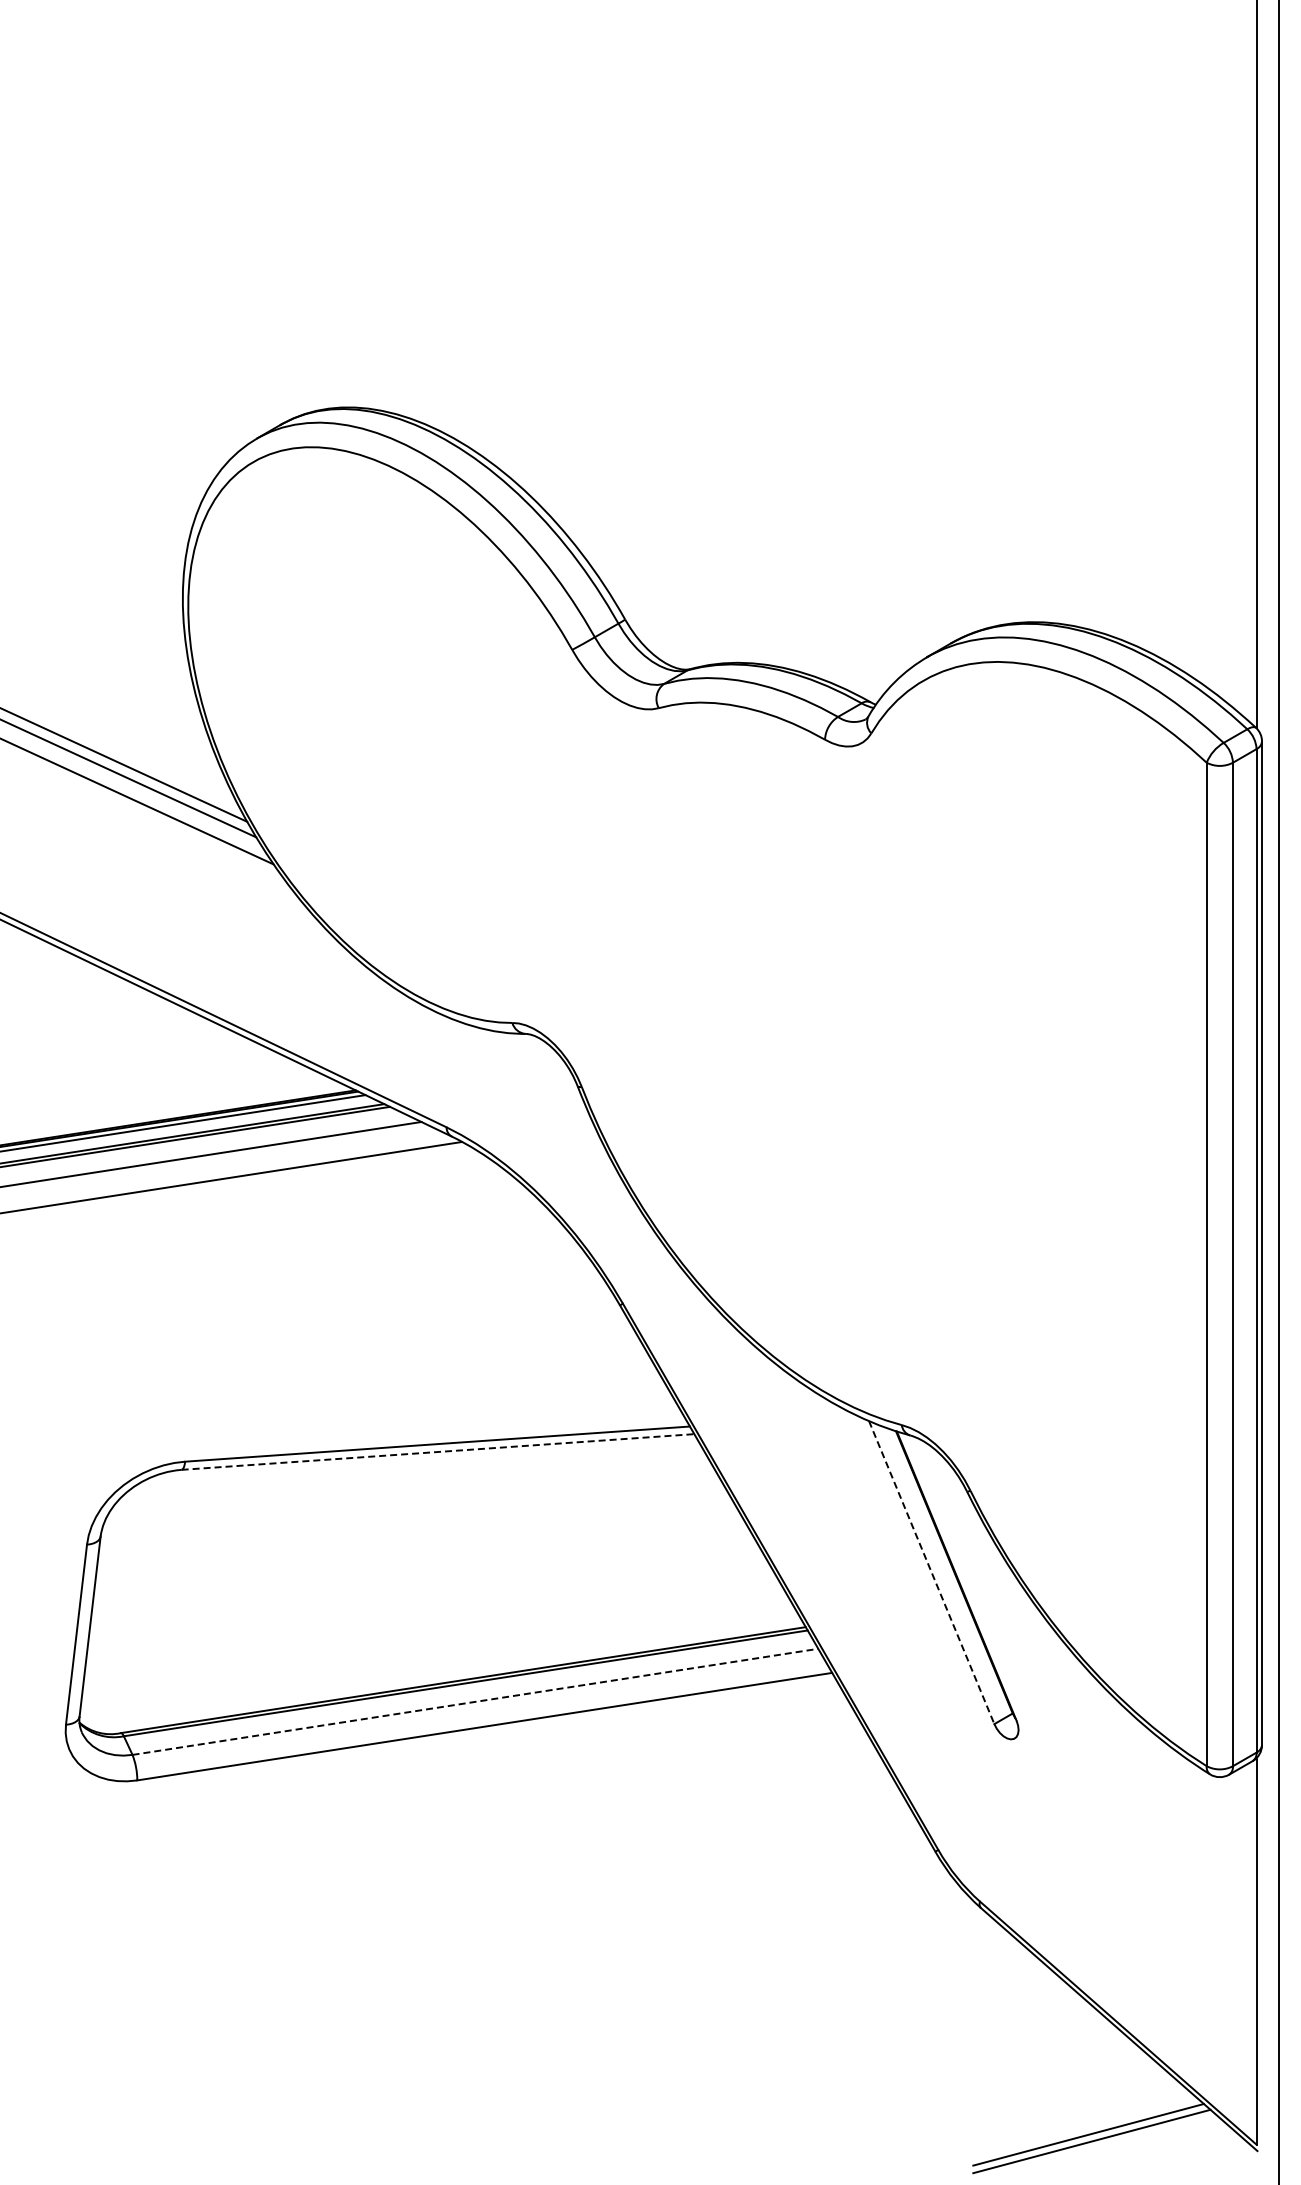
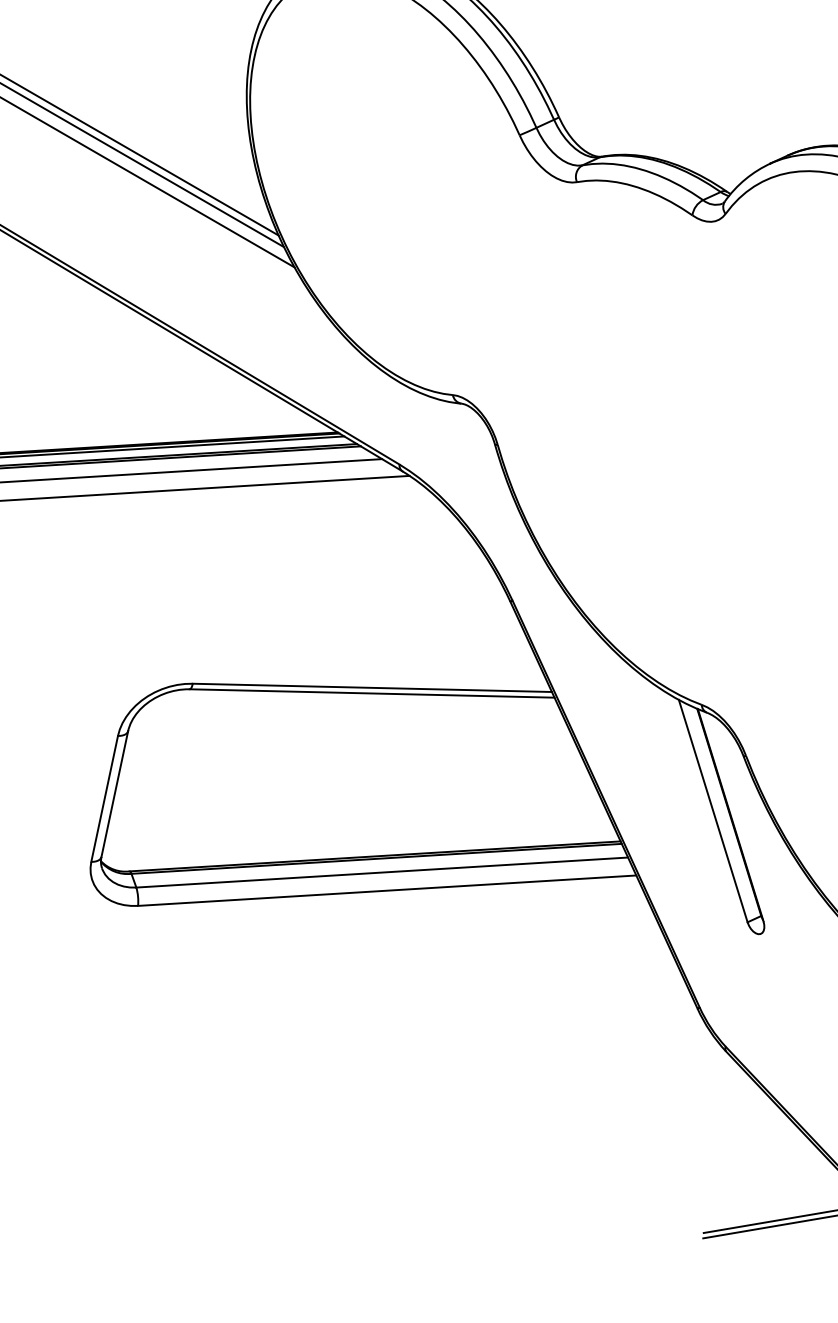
line: (437, 1452) -> (371, 693), dashed -> solid
line: (931, 1572) -> (713, 811), dashed -> solid
line: (475, 1701) -> (382, 872), dashed -> solid

